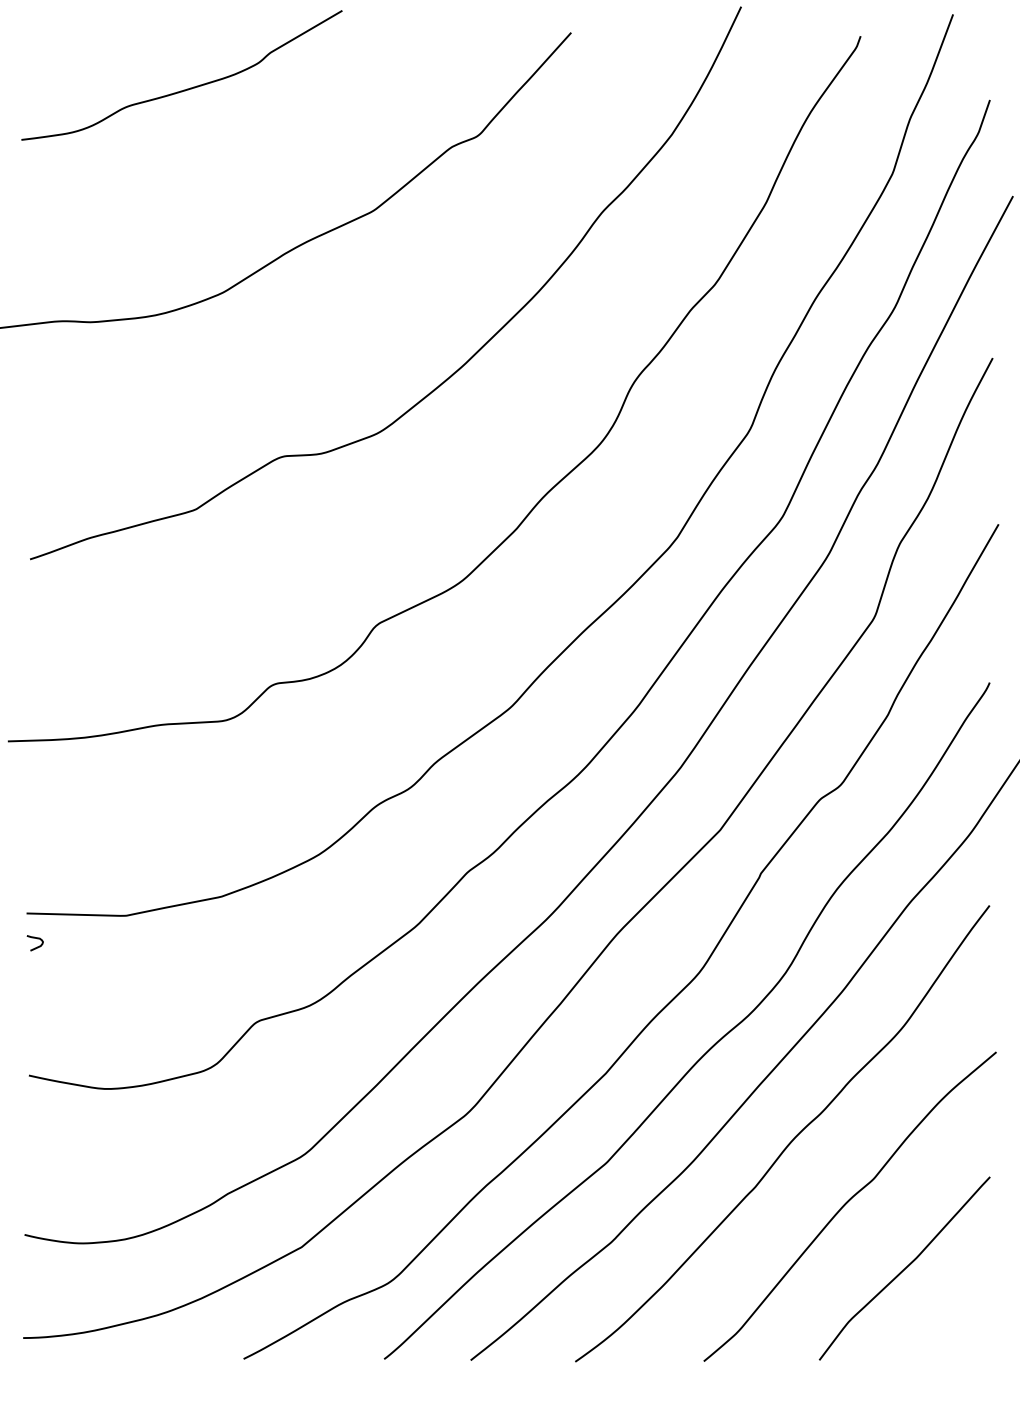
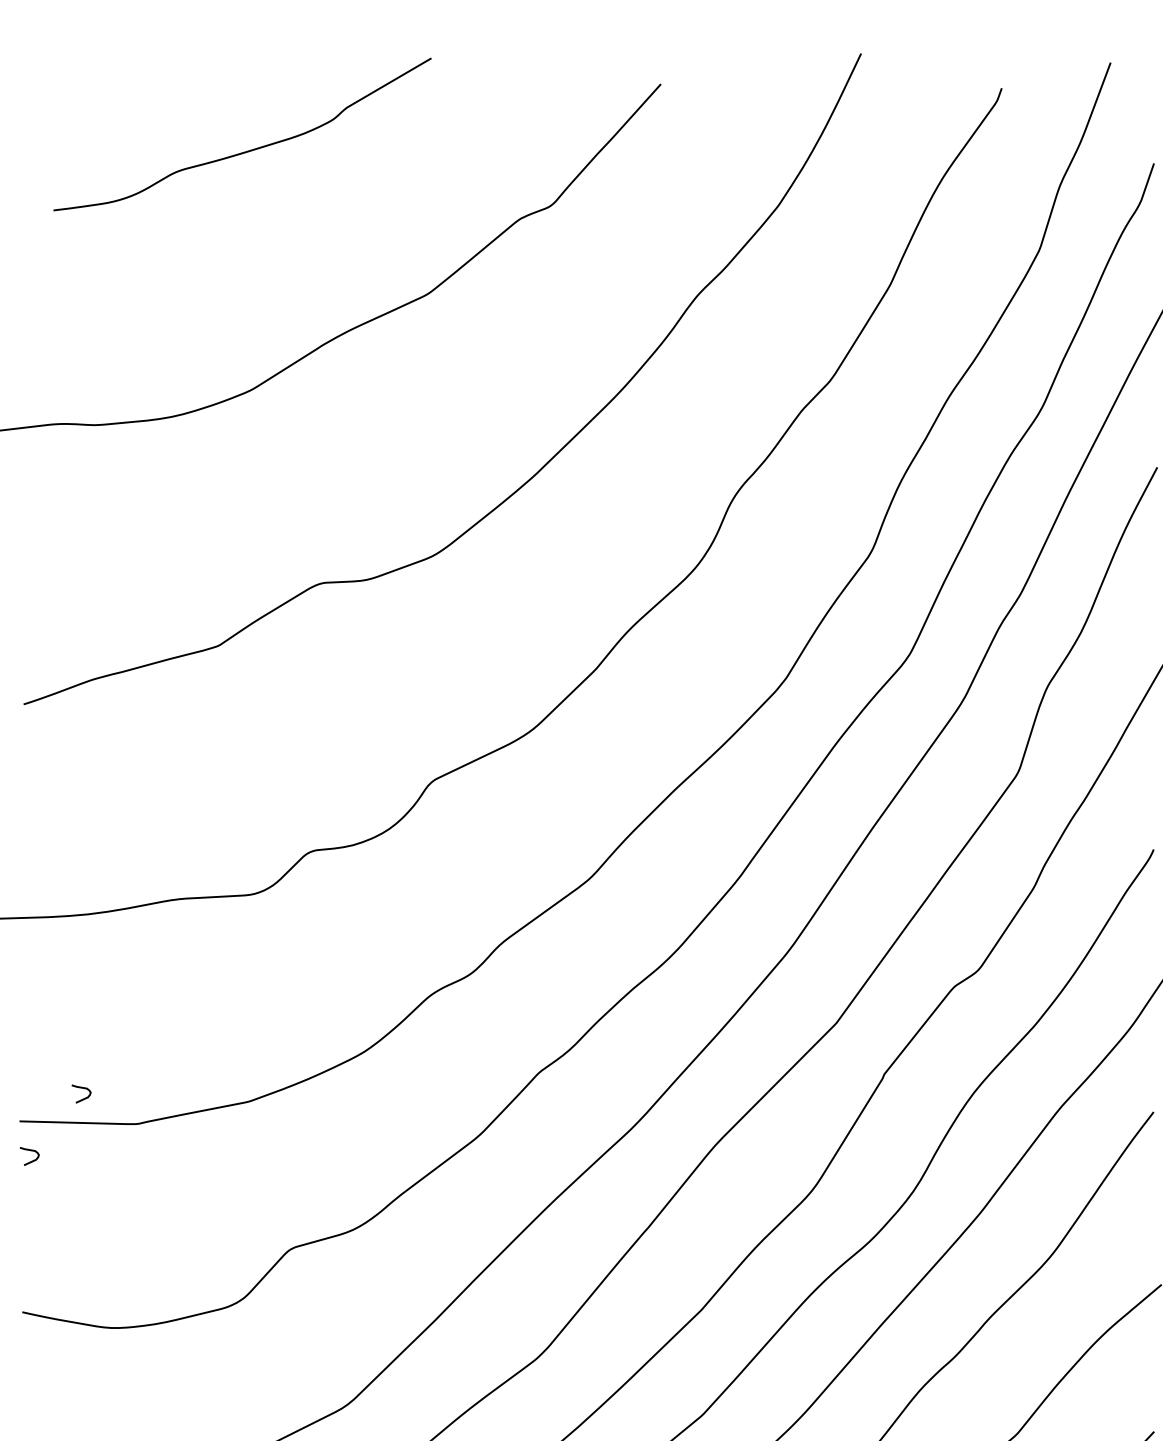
curve: (183, 89) -> (244, 151), moved
curve: (78, 894) -> (80, 1099), added

